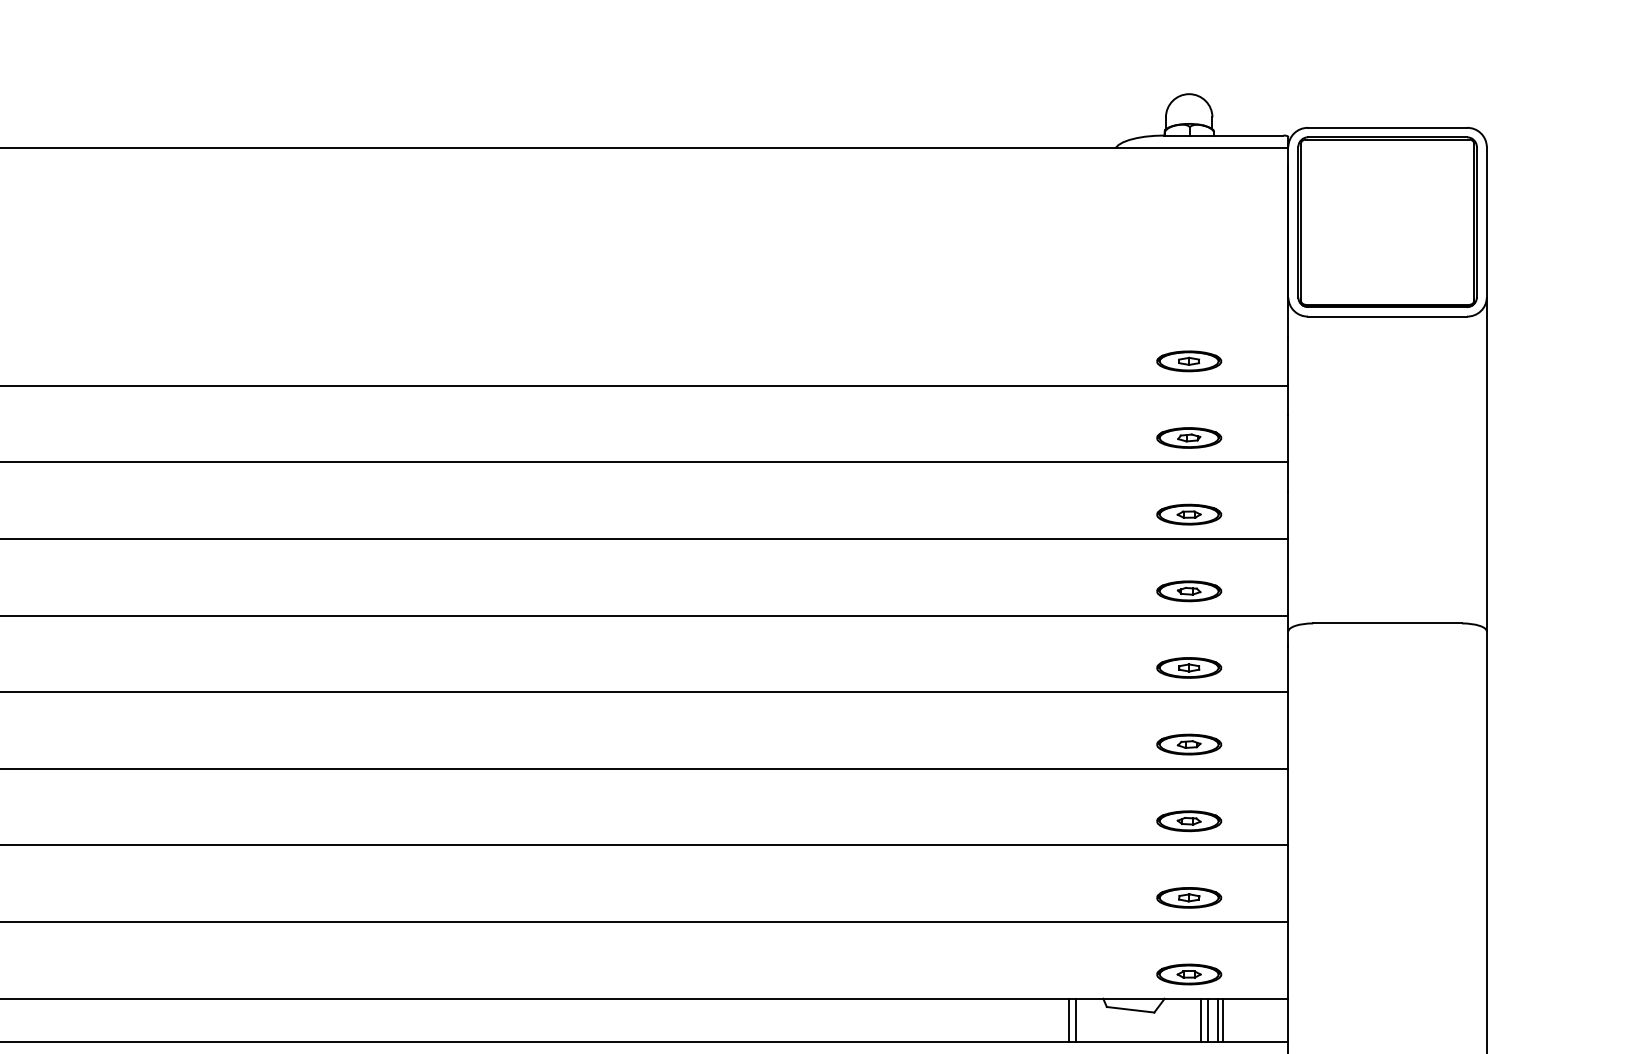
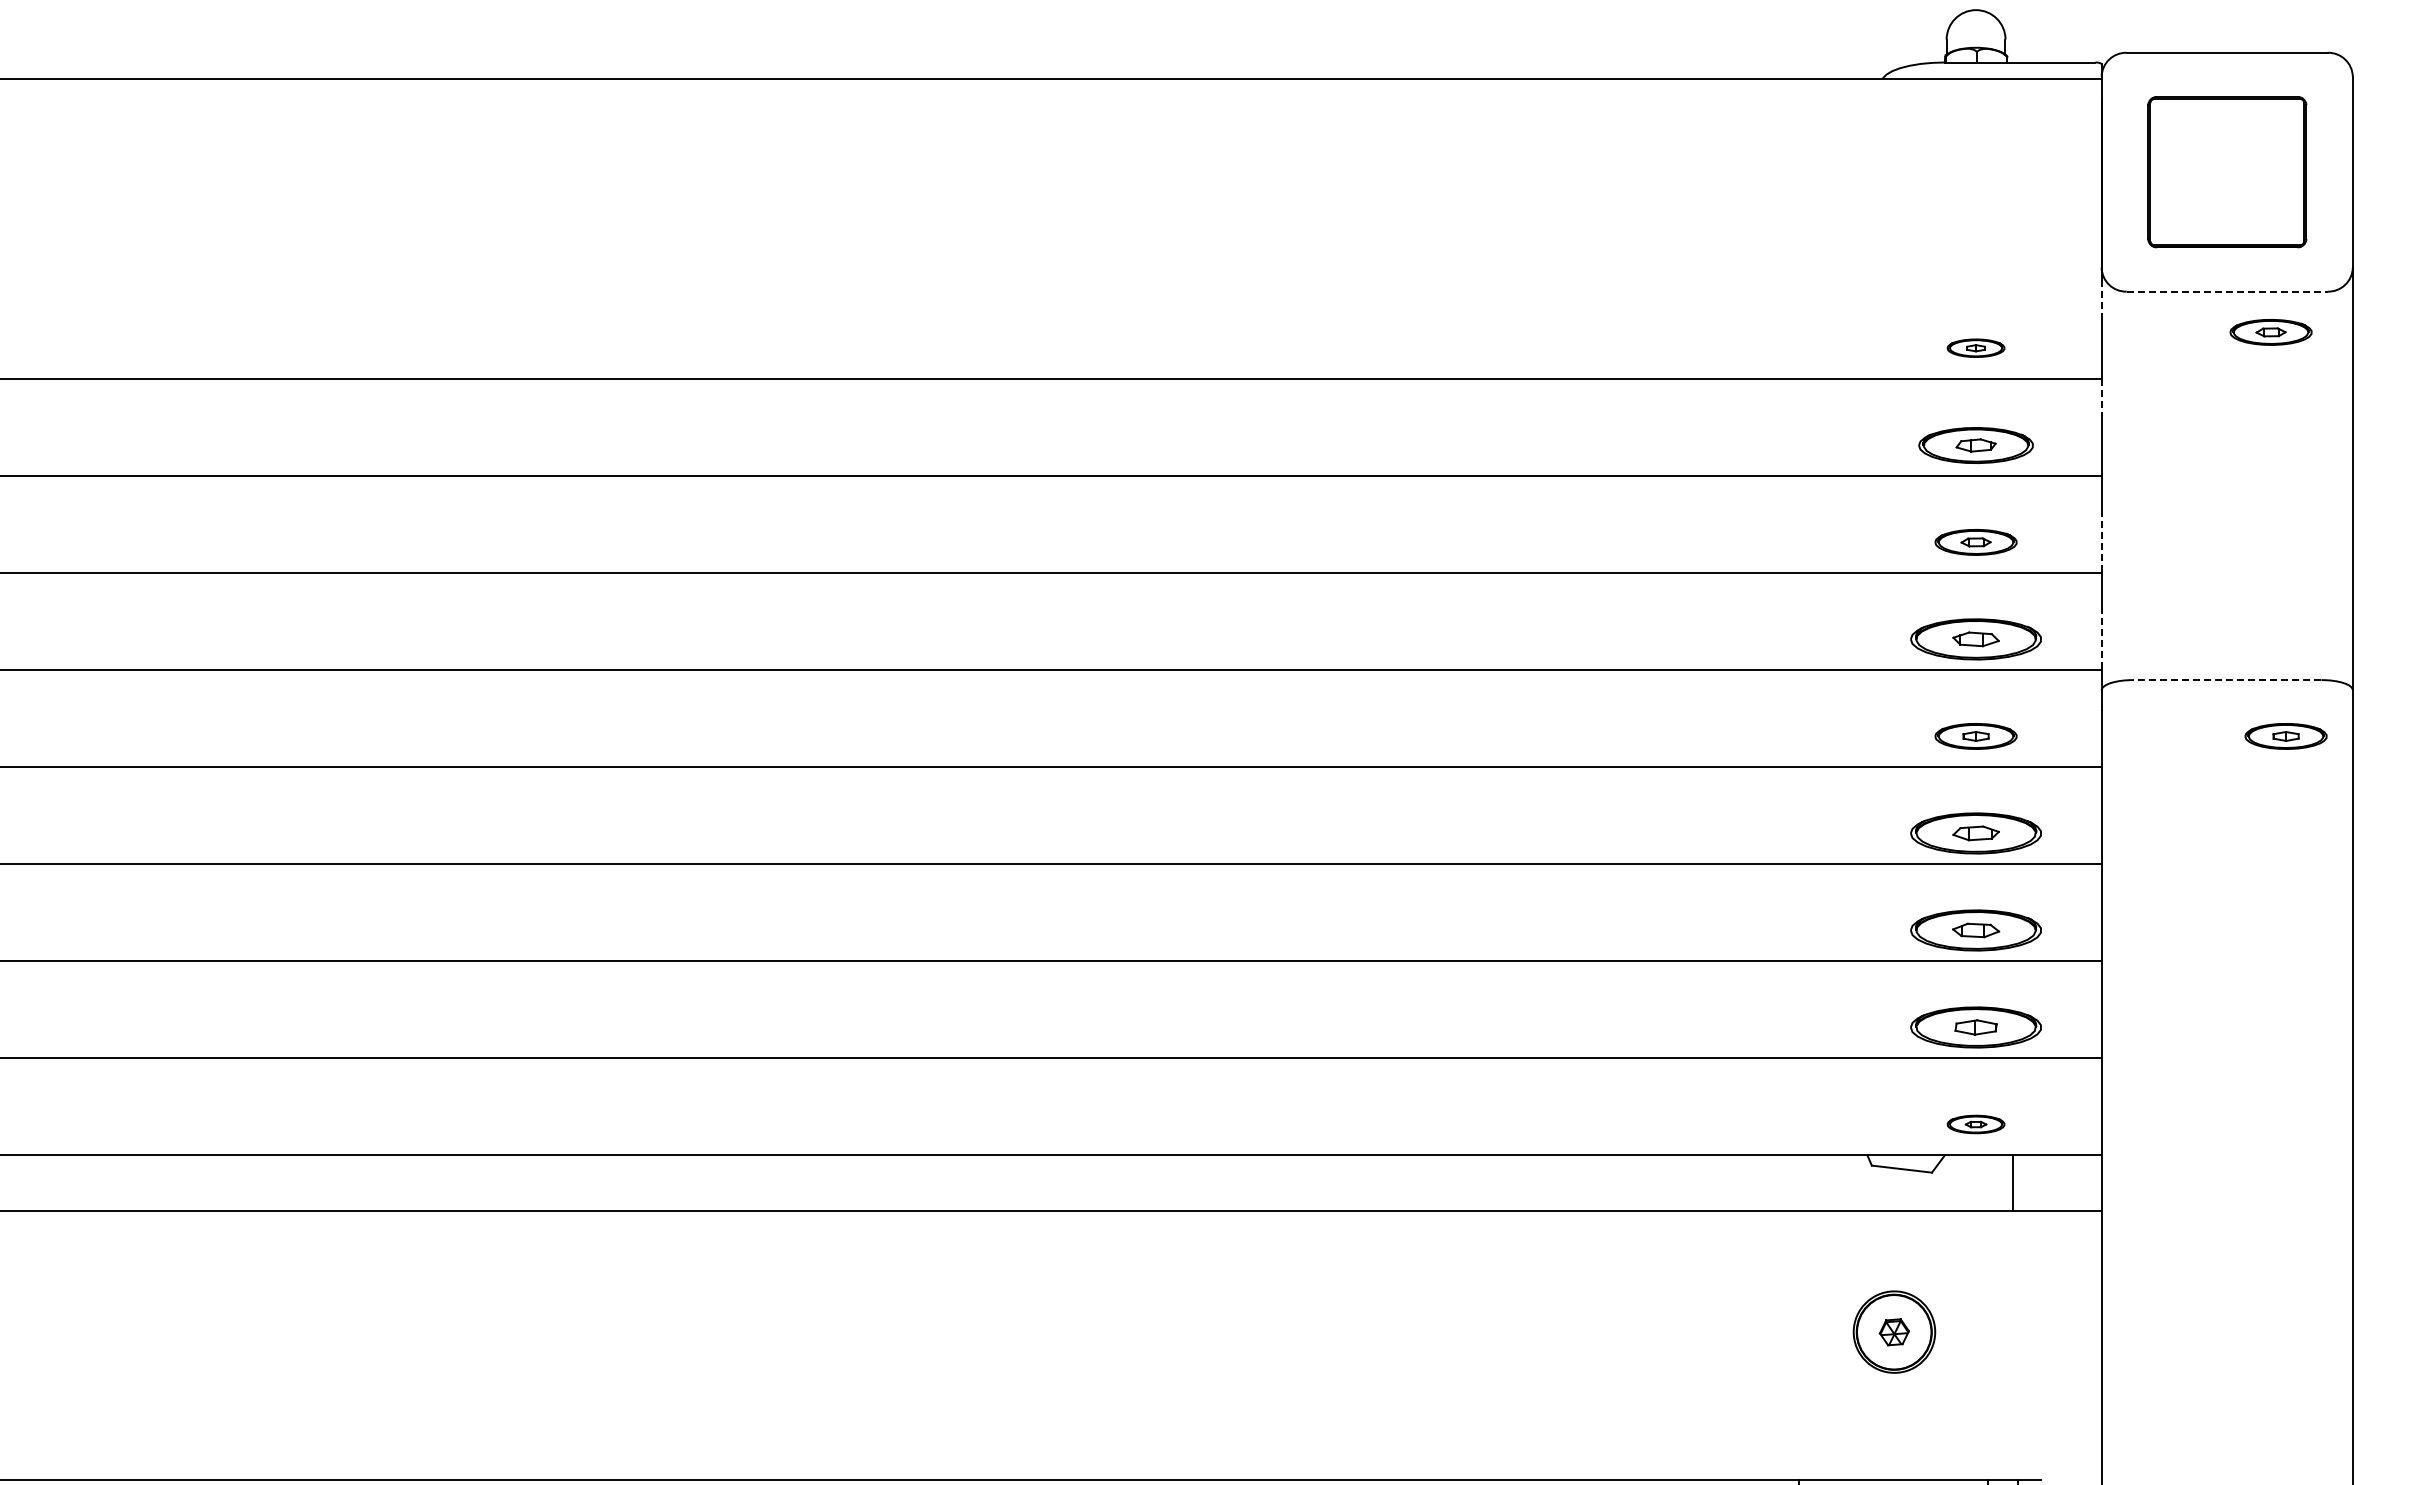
part: (1387, 221) -> (2227, 171), size x0.7
line: (1387, 316) -> (2227, 291), solid -> dashed
line: (1288, 322) -> (2101, 299), solid -> dashed
part: (1421, 348) -> (2270, 332), added
part: (1188, 360) -> (1975, 347), size x0.7
line: (1288, 400) -> (2101, 397), solid -> dashed
part: (1188, 437) -> (1975, 444), size x1.4
line: (1288, 513) -> (2101, 541), solid -> dashed
line: (1288, 590) -> (2101, 638), solid -> dashed
part: (1188, 591) -> (1975, 639), size x1.6
line: (1387, 623) -> (2226, 680), solid -> dashed
part: (1433, 667) -> (2285, 736), added
part: (1188, 744) -> (1975, 833), size x1.6
part: (1188, 821) -> (1975, 930), size x1.6
part: (1188, 897) -> (1975, 1027), size x1.6
part: (1188, 974) -> (1975, 1124), size x0.7
line: (1069, 1020) -> (1824, 1182), removed
line: (1076, 1020) -> (1833, 1182), removed
line: (1201, 1020) -> (1991, 1182), removed
line: (1208, 1020) -> (2000, 1182), removed
line: (1222, 1020) -> (2018, 1182), removed

